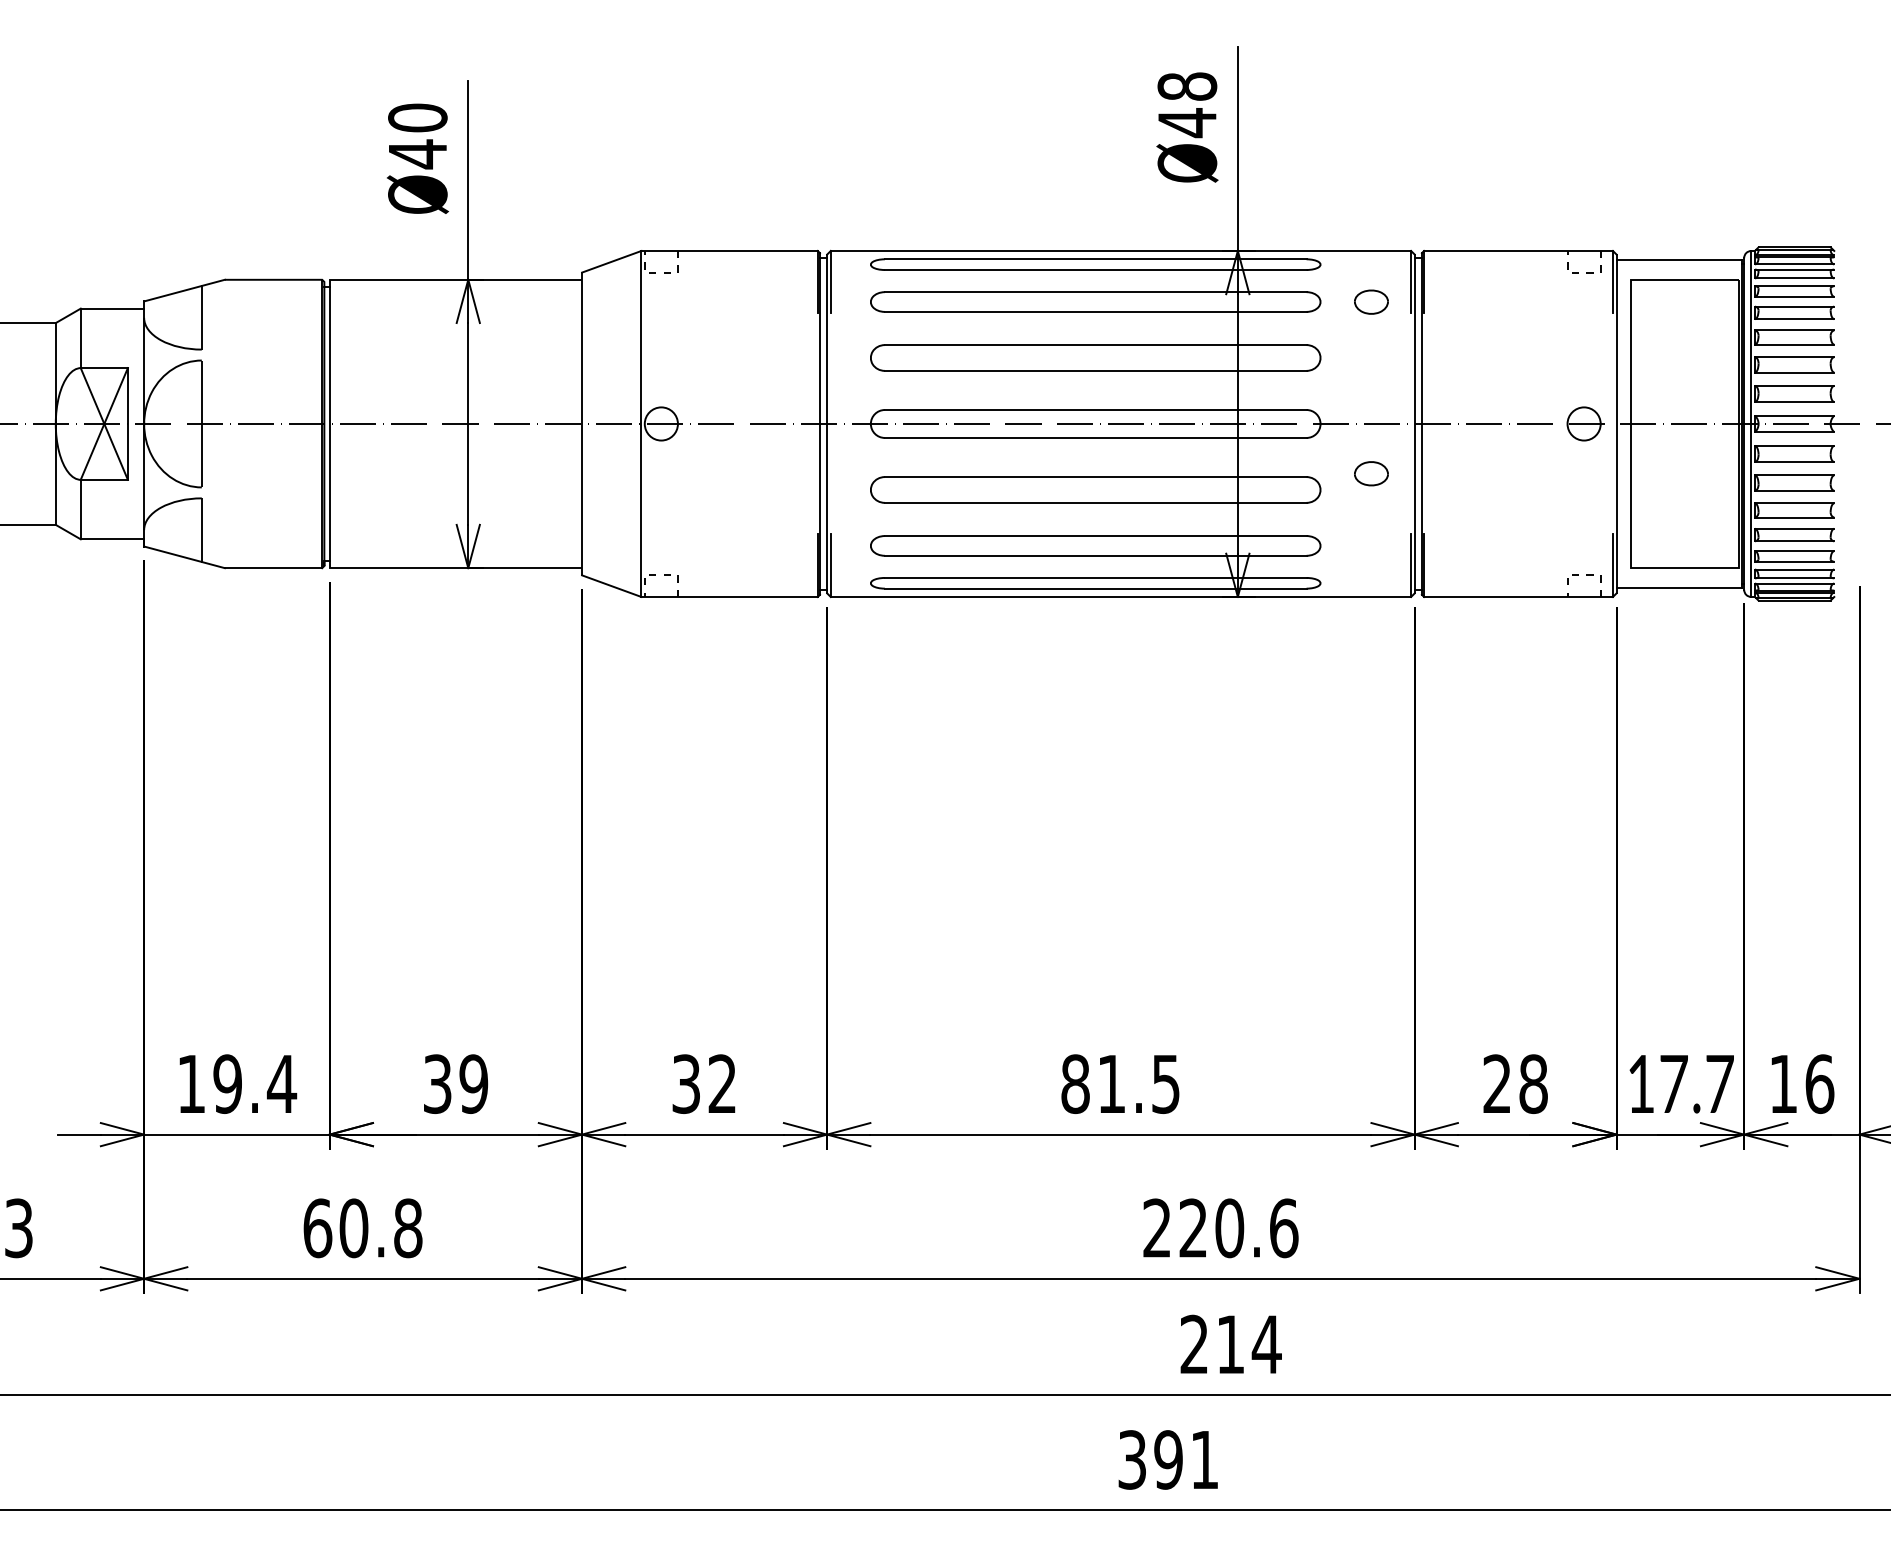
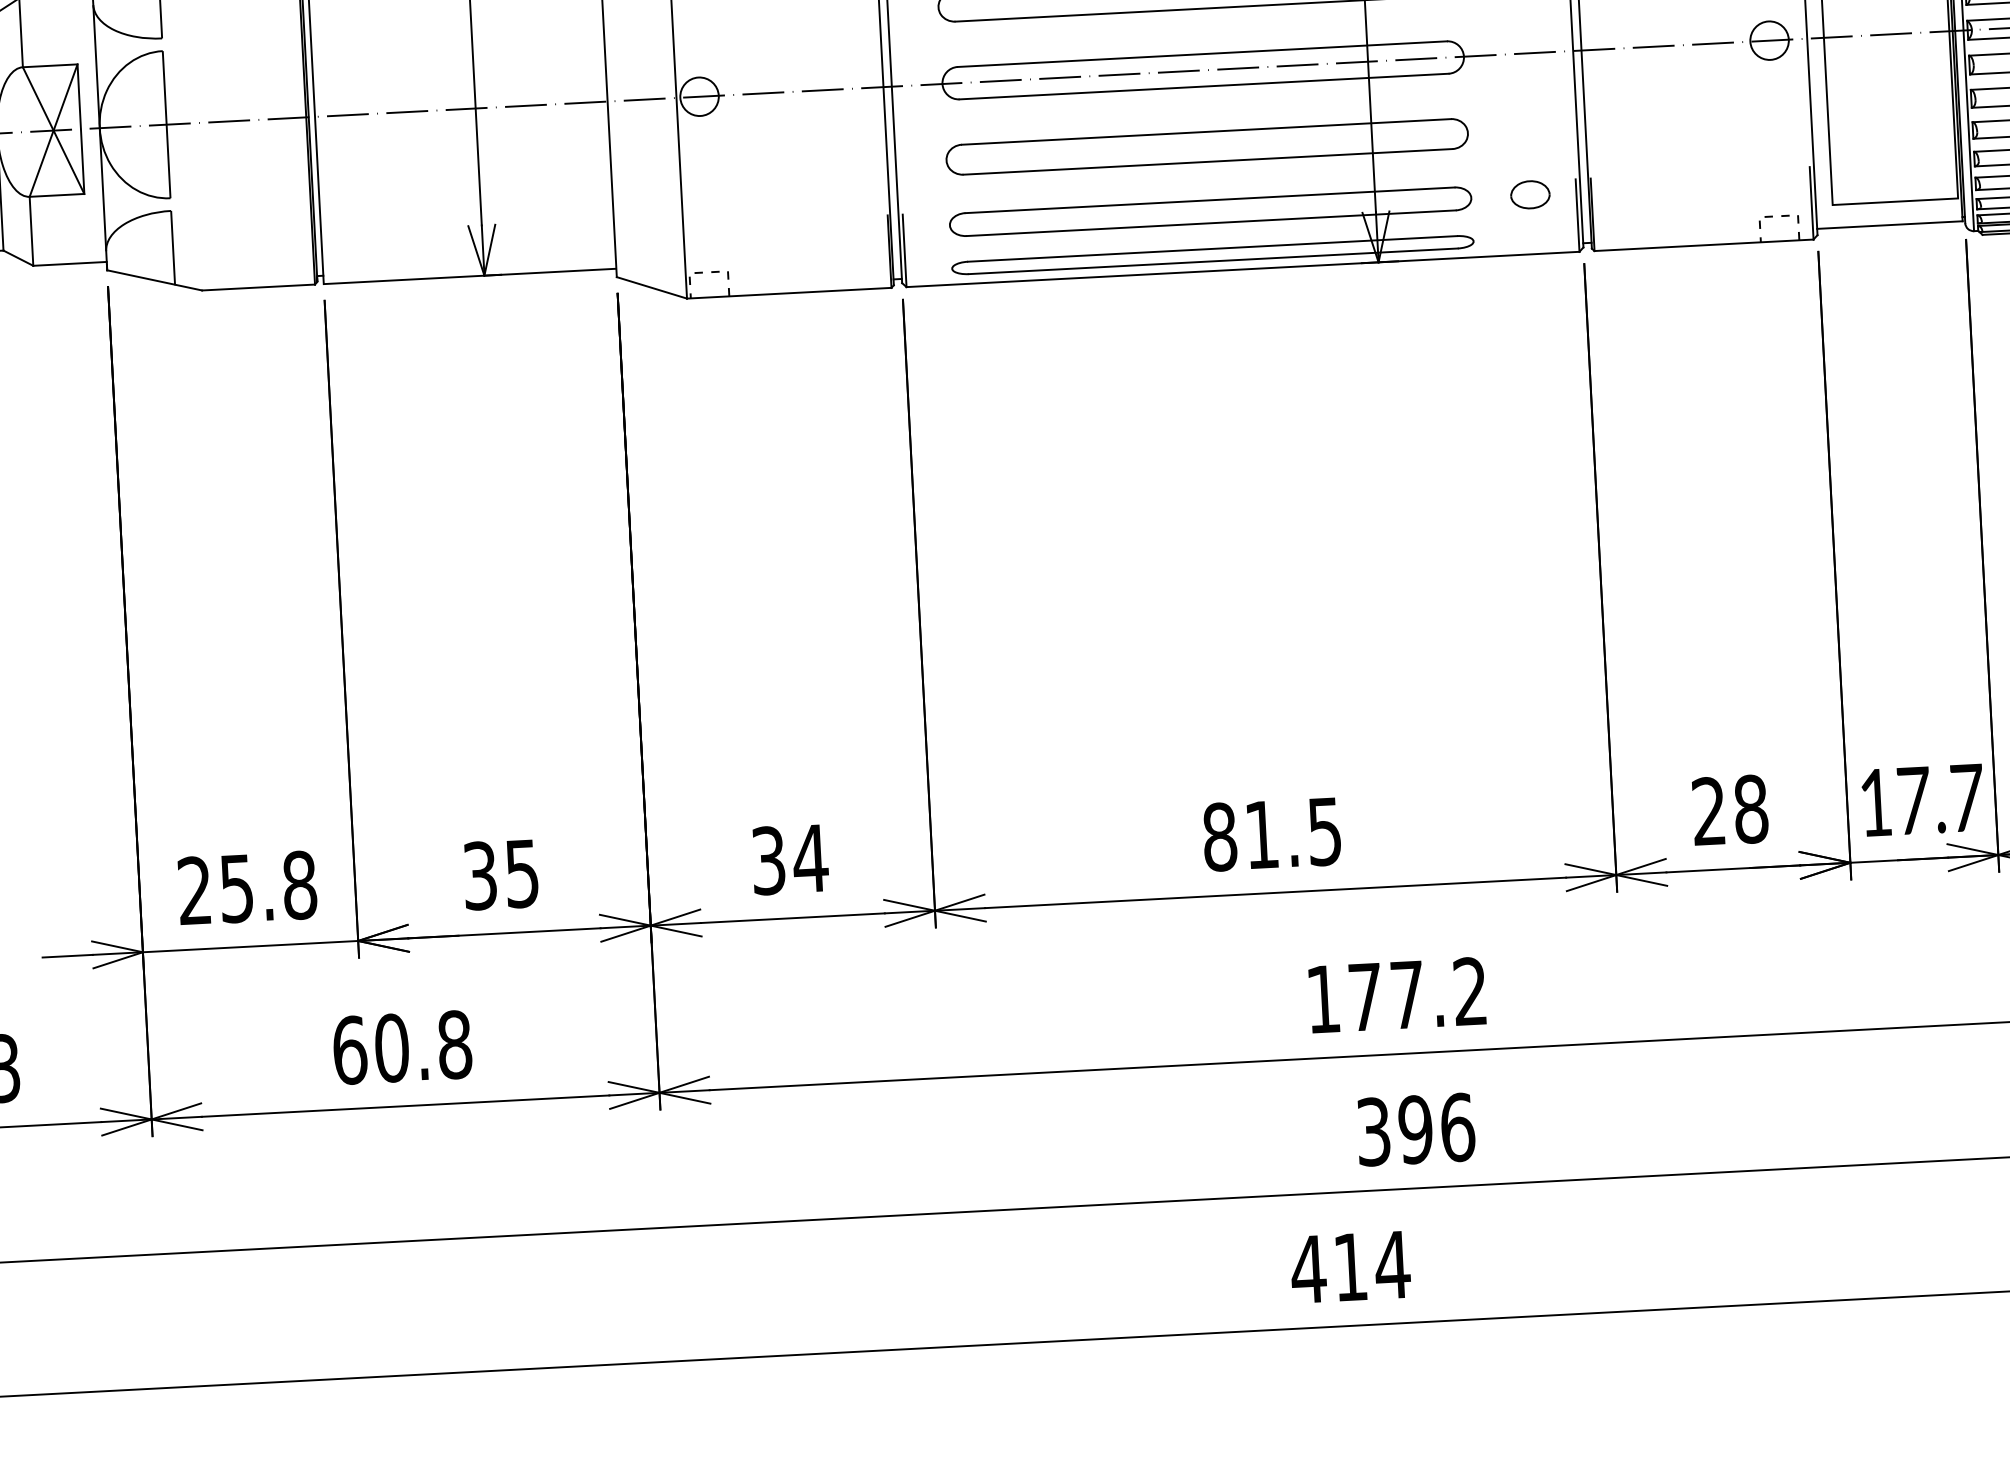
part: (1371, 473) -> (1530, 194), moved
text: (473, 1083) -> (521, 872), 39 -> 35
text: (722, 1083) -> (810, 857), 32 -> 34
text: (237, 1084) -> (248, 888), 19.4 -> 25.8
text: (1220, 1228) -> (1396, 995), 220.6 -> 177.2
text: (1230, 1344) -> (1415, 1129), 214 -> 396
text: (1168, 1459) -> (1350, 1266), 391 -> 414

